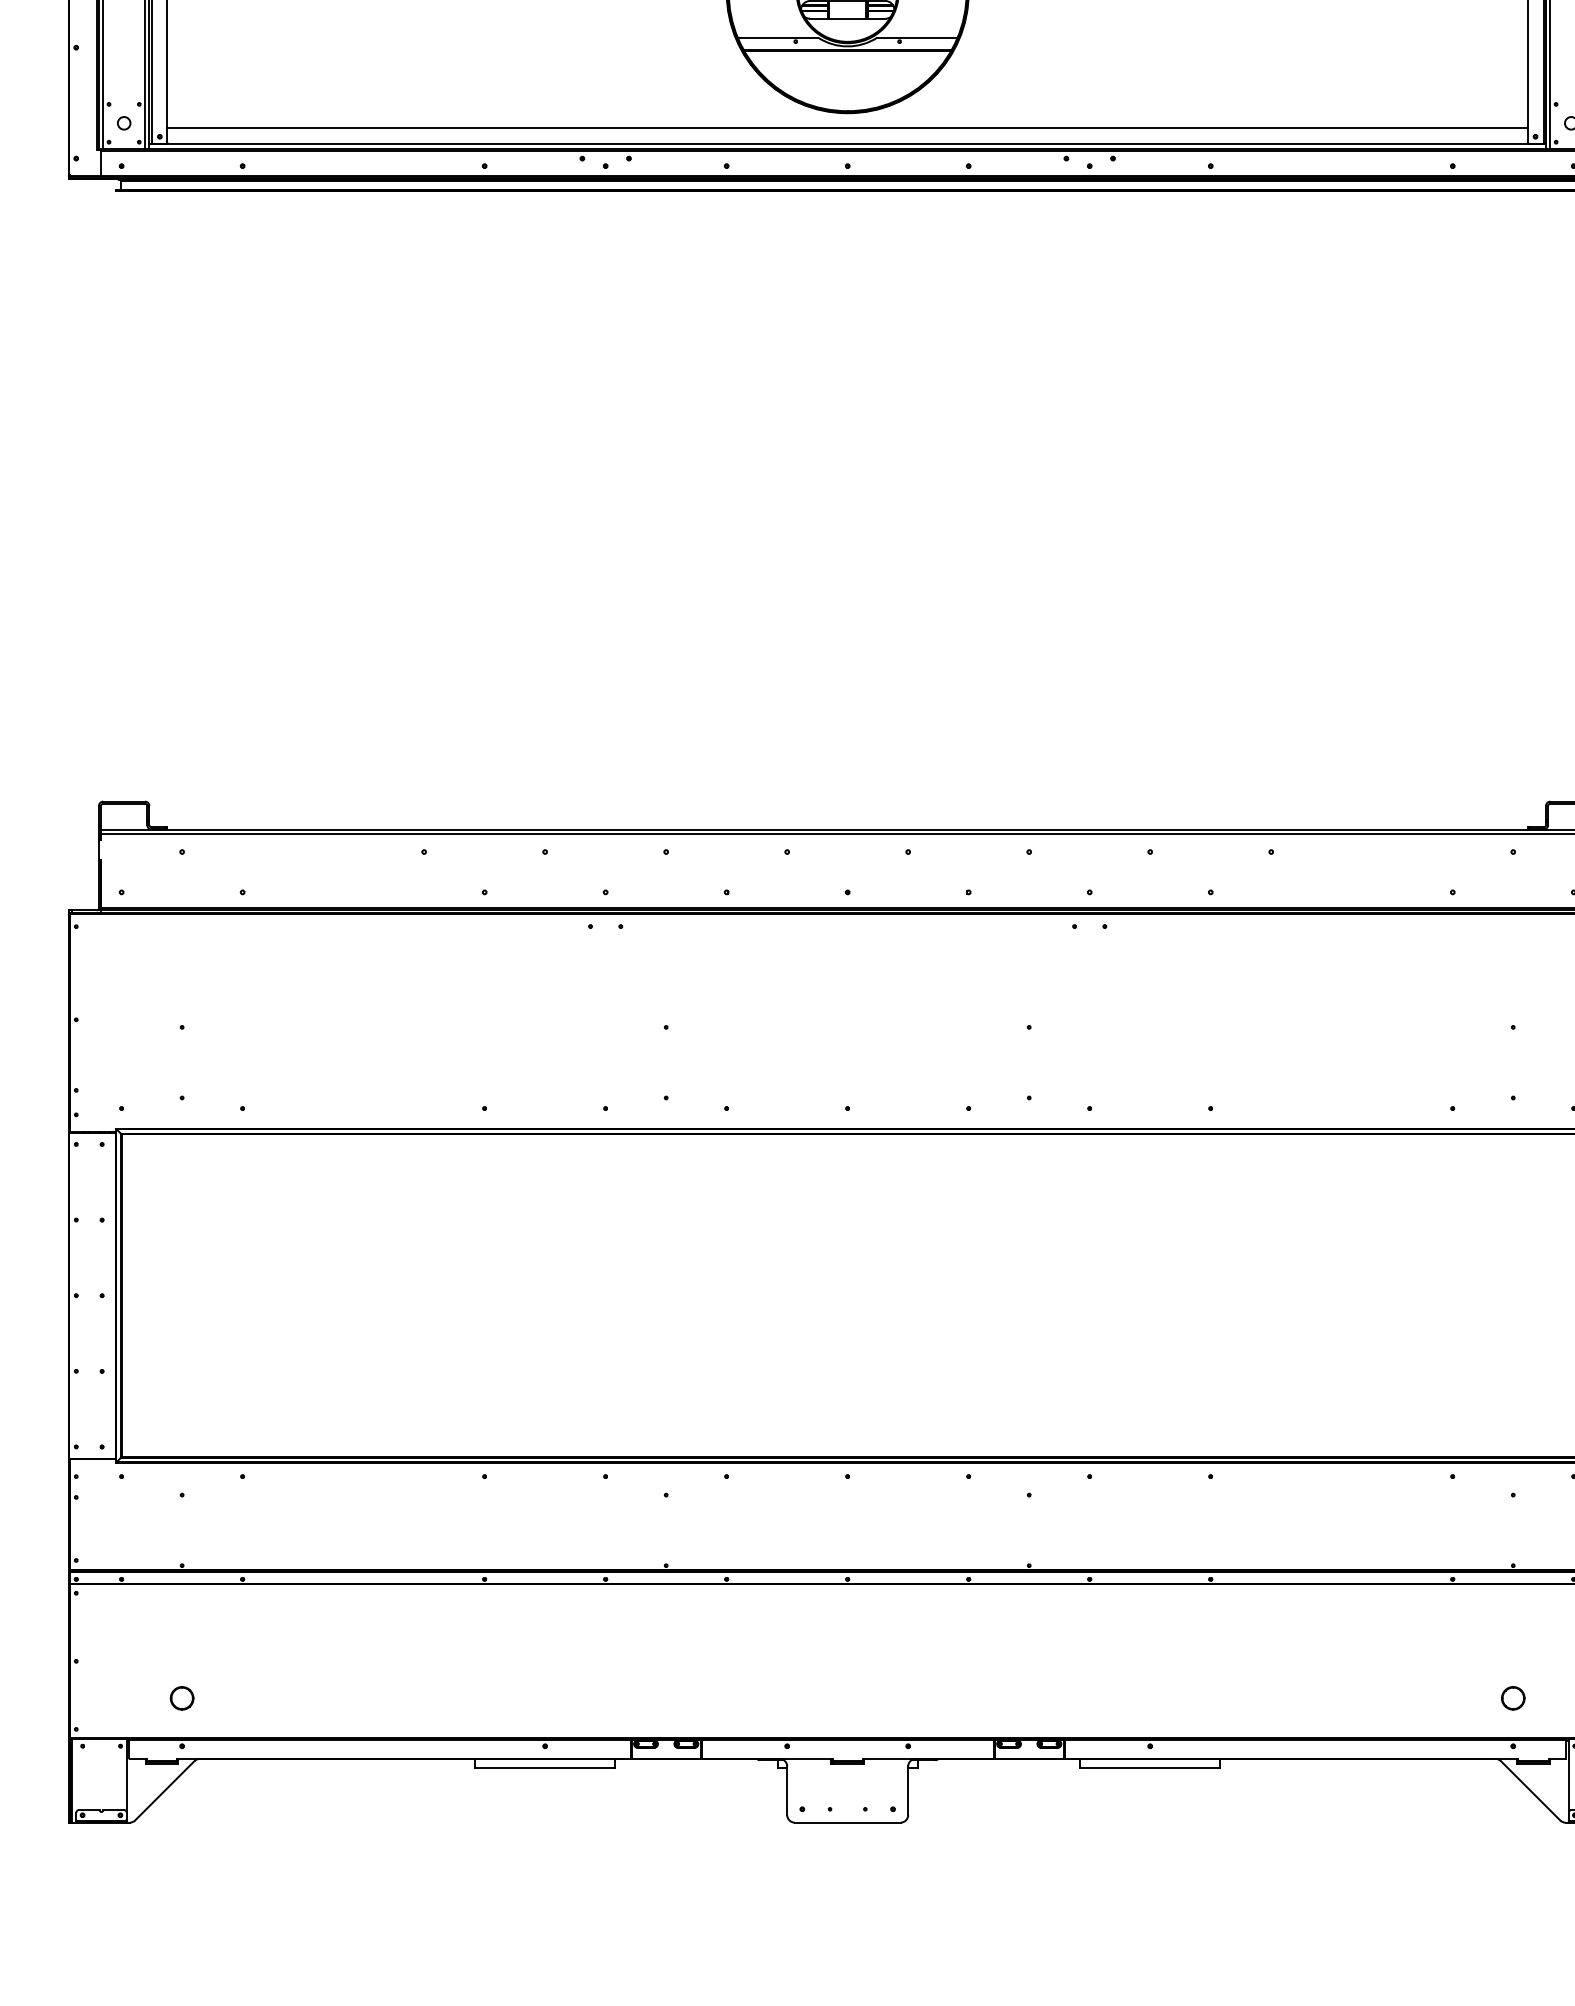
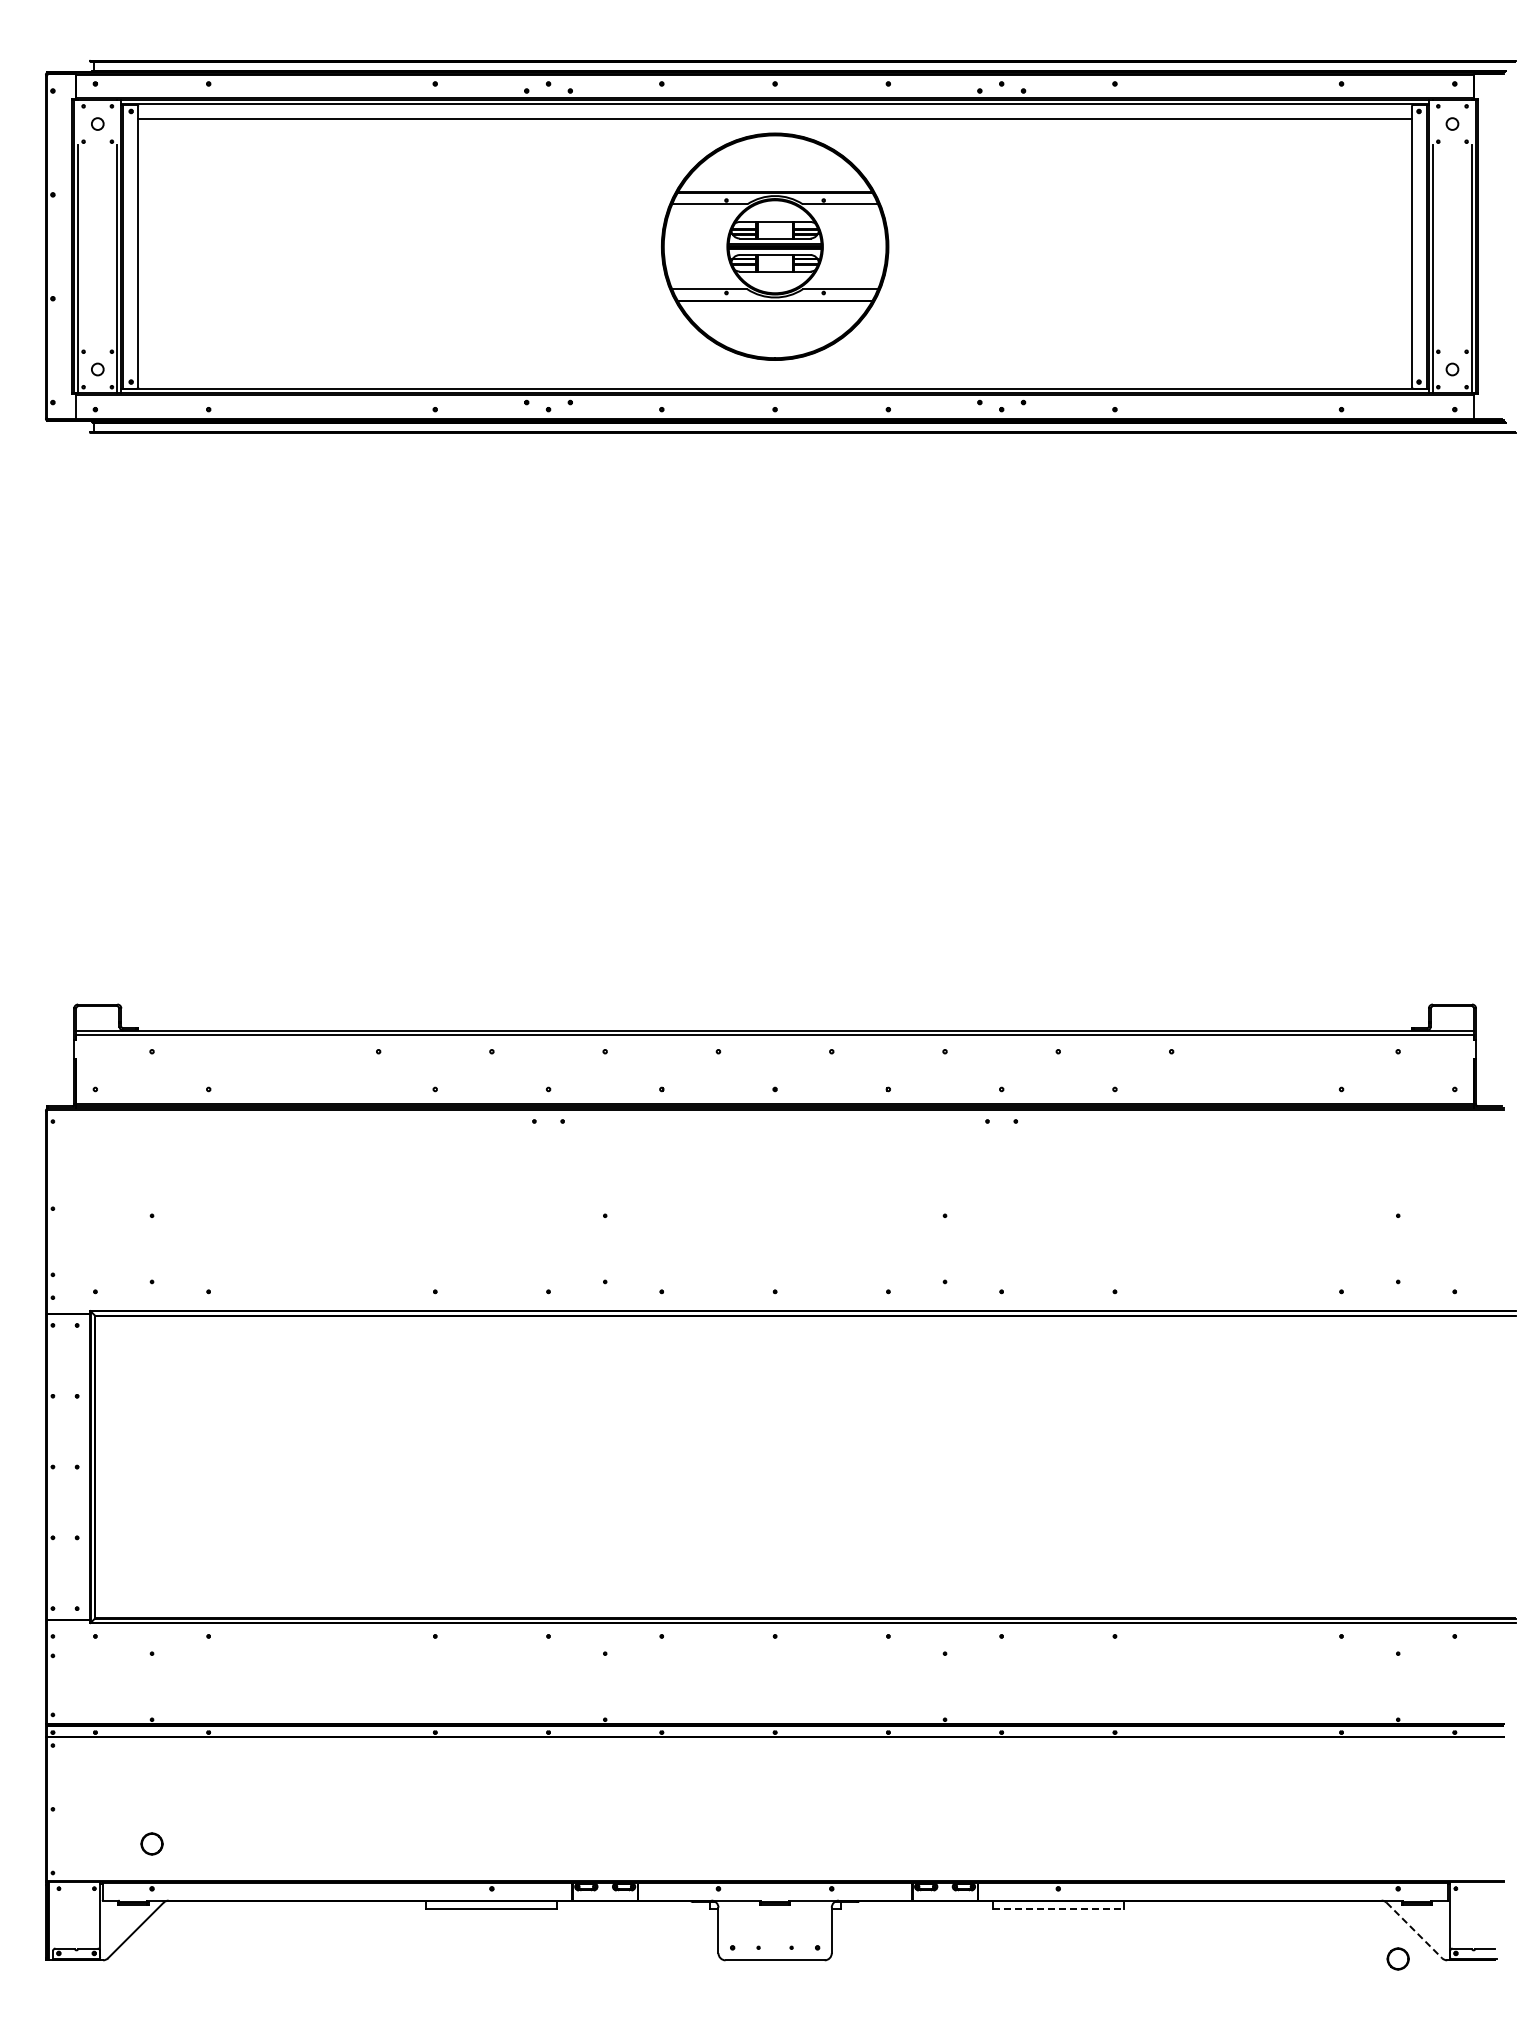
line: (847, 128) -> (774, 374), removed
part: (1512, 1697) -> (1397, 1958), moved
line: (1150, 1768) -> (1058, 1909), solid -> dashed
line: (1530, 1790) -> (1414, 1930), solid -> dashed

